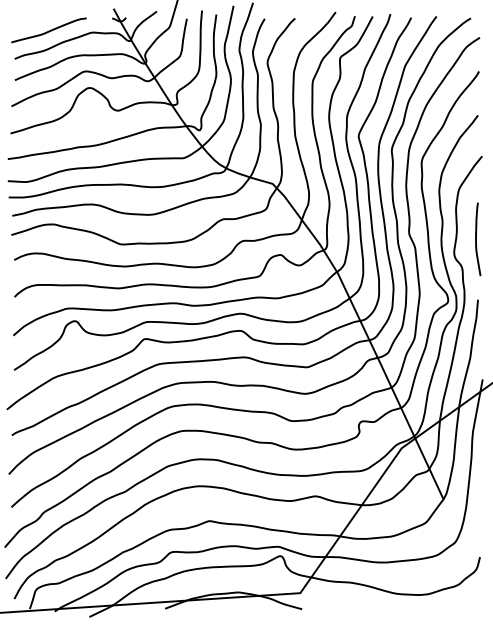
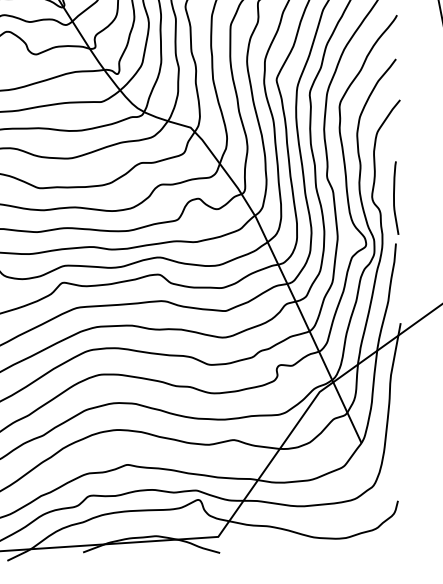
curve: (476, 239) -> (394, 198), moved

